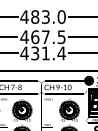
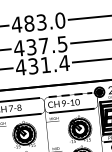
text: (35, 37) -> (31, 47), 467.5 -> 437.5
line: (64, 80) -> (70, 94), solid -> dashed

